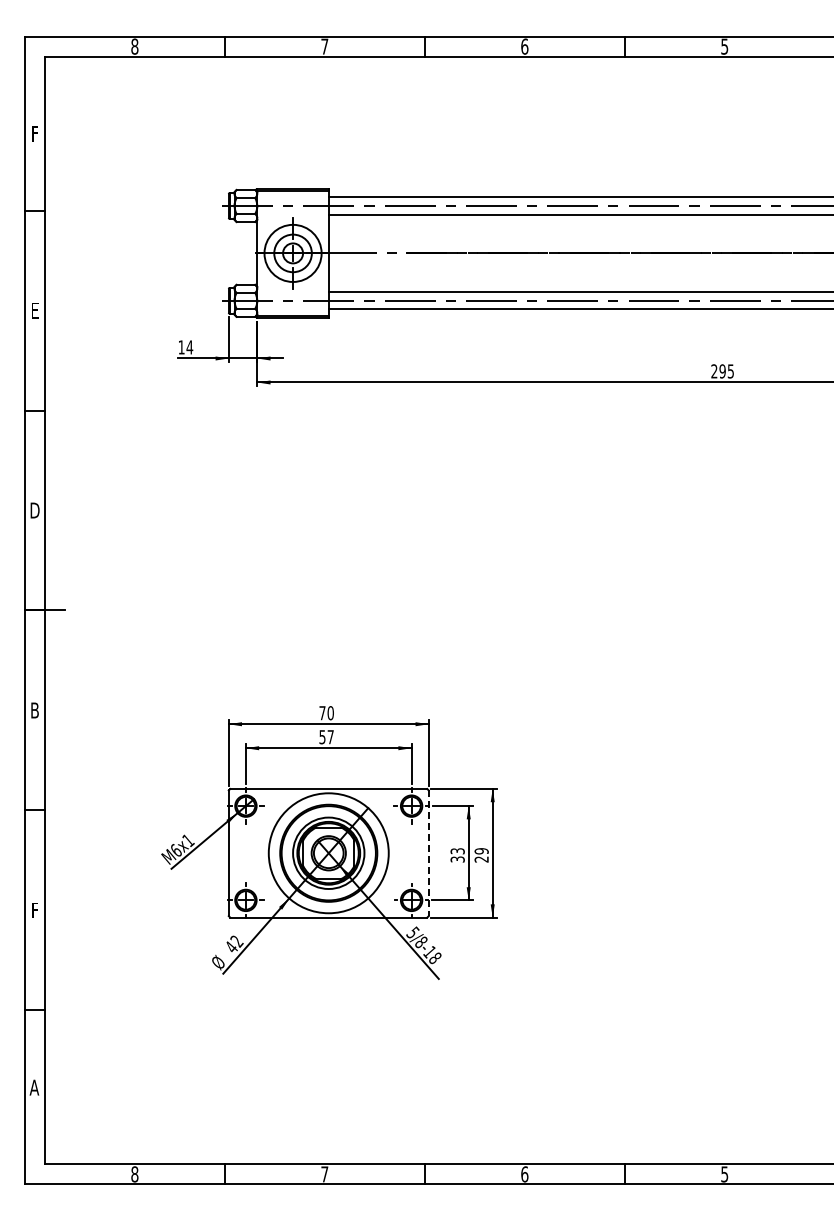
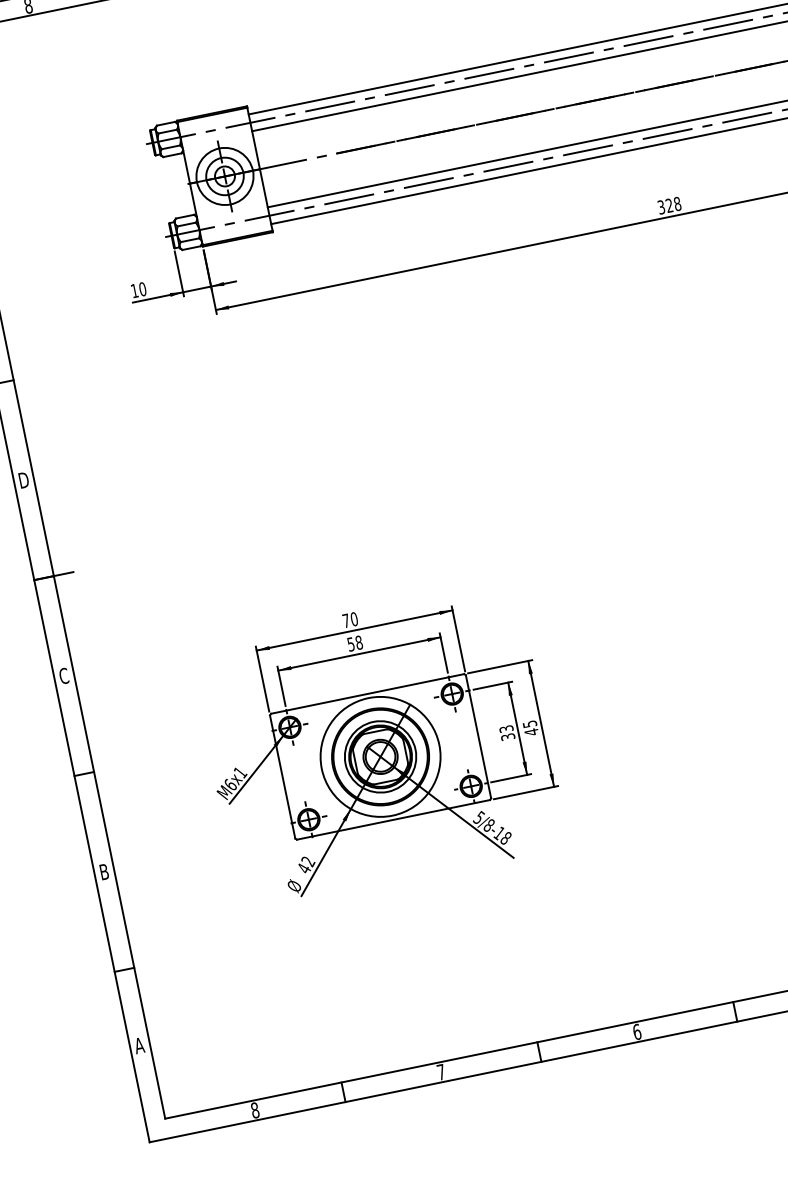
text: (189, 347) -> (142, 289), 14 -> 10
text: (722, 371) -> (669, 205), 295 -> 328
text: (34, 710) -> (63, 676), B -> C
text: (330, 737) -> (358, 643), 57 -> 58
line: (428, 853) -> (478, 737), dashed -> solid
text: (481, 855) -> (530, 728), 29 -> 45
text: (34, 910) -> (103, 872), F -> B

